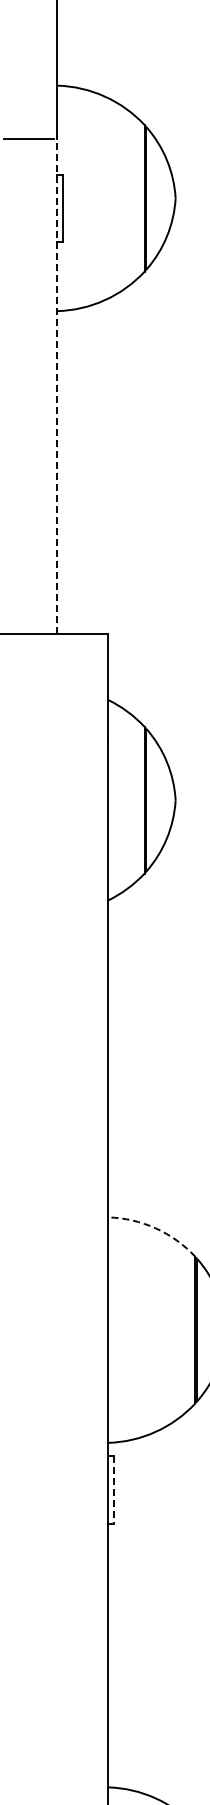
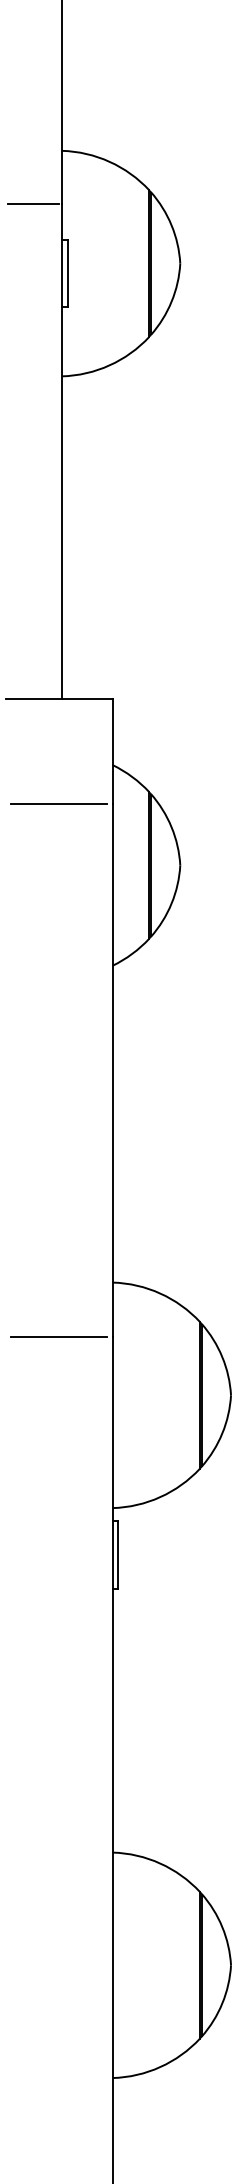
line: (56, 386) -> (61, 451), dashed -> solid
line: (53, 739) -> (58, 804), added
arc: (155, 1228) -> (160, 1293), dashed -> solid
line: (53, 1271) -> (58, 1336), added
line: (113, 1489) -> (118, 1554), dashed -> solid

